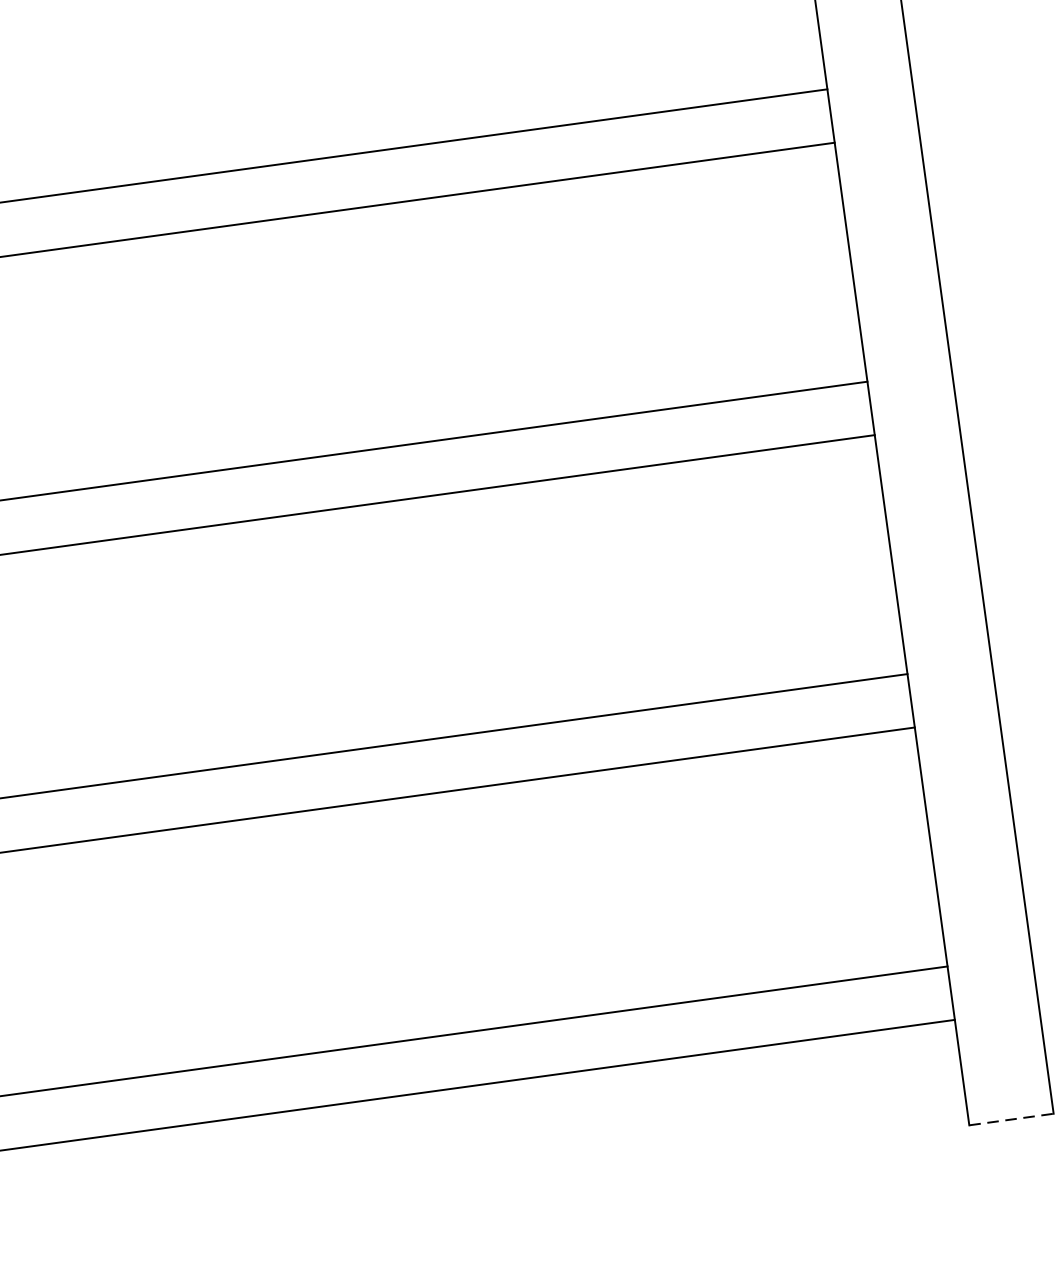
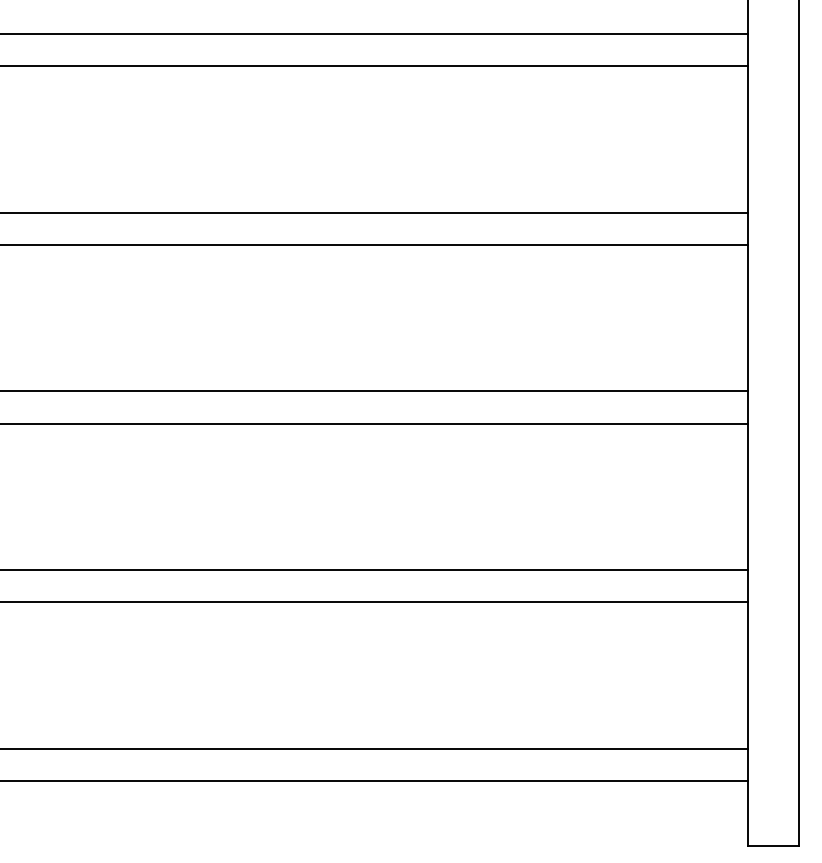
line: (1011, 1119) -> (773, 845), dashed -> solid

